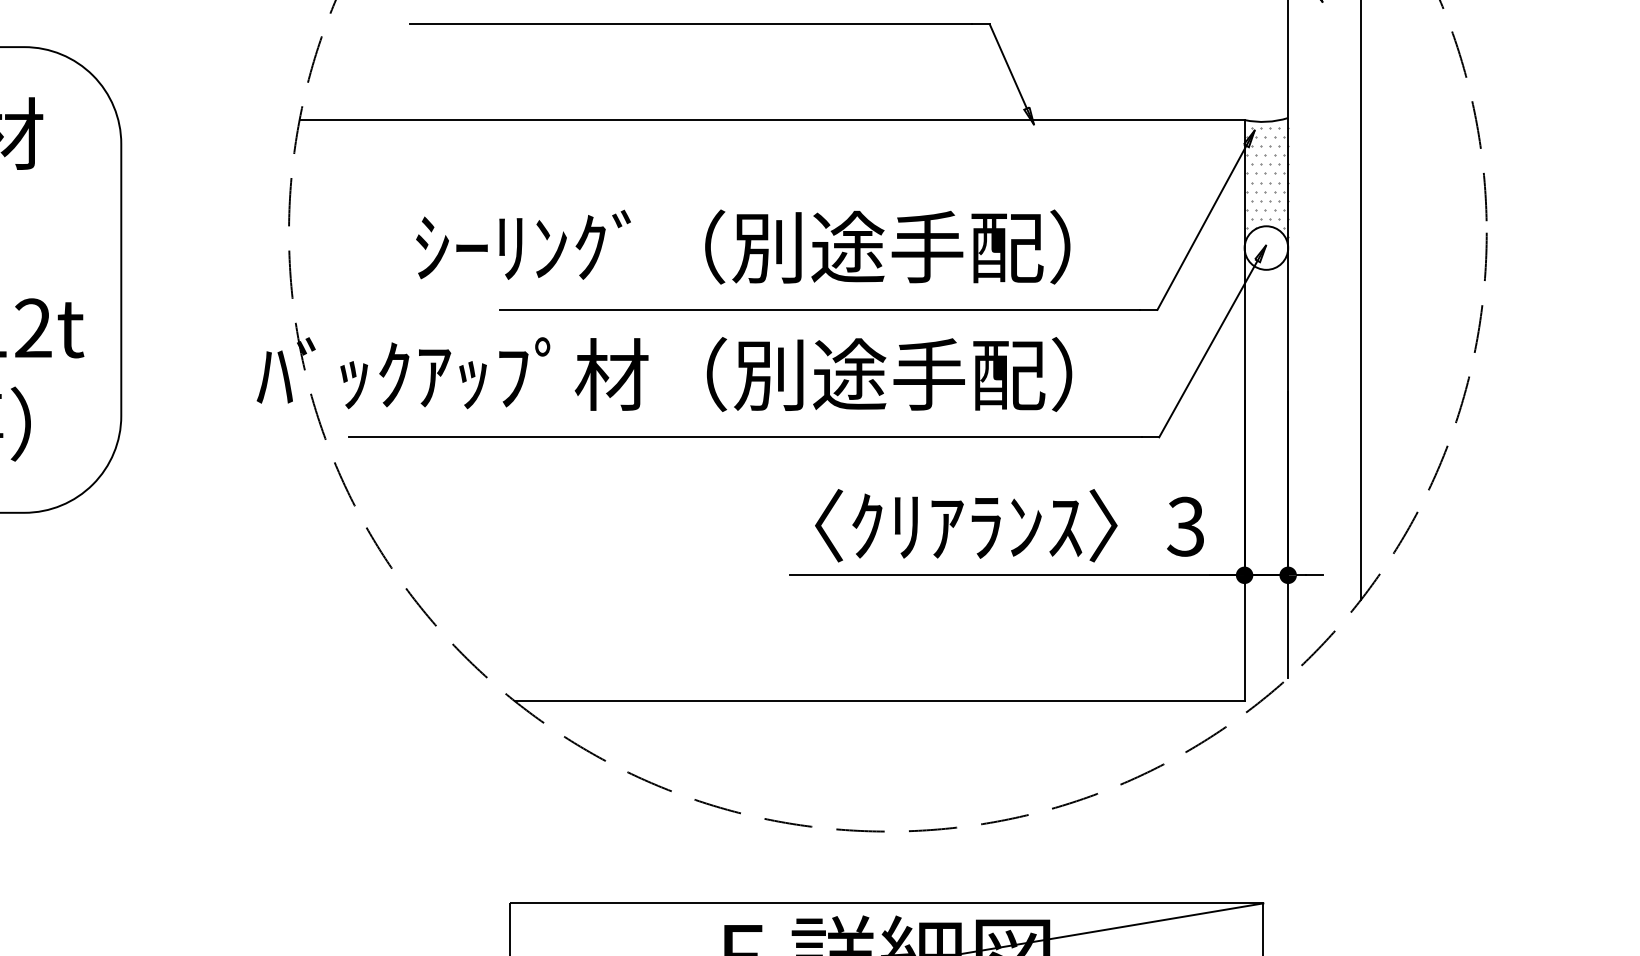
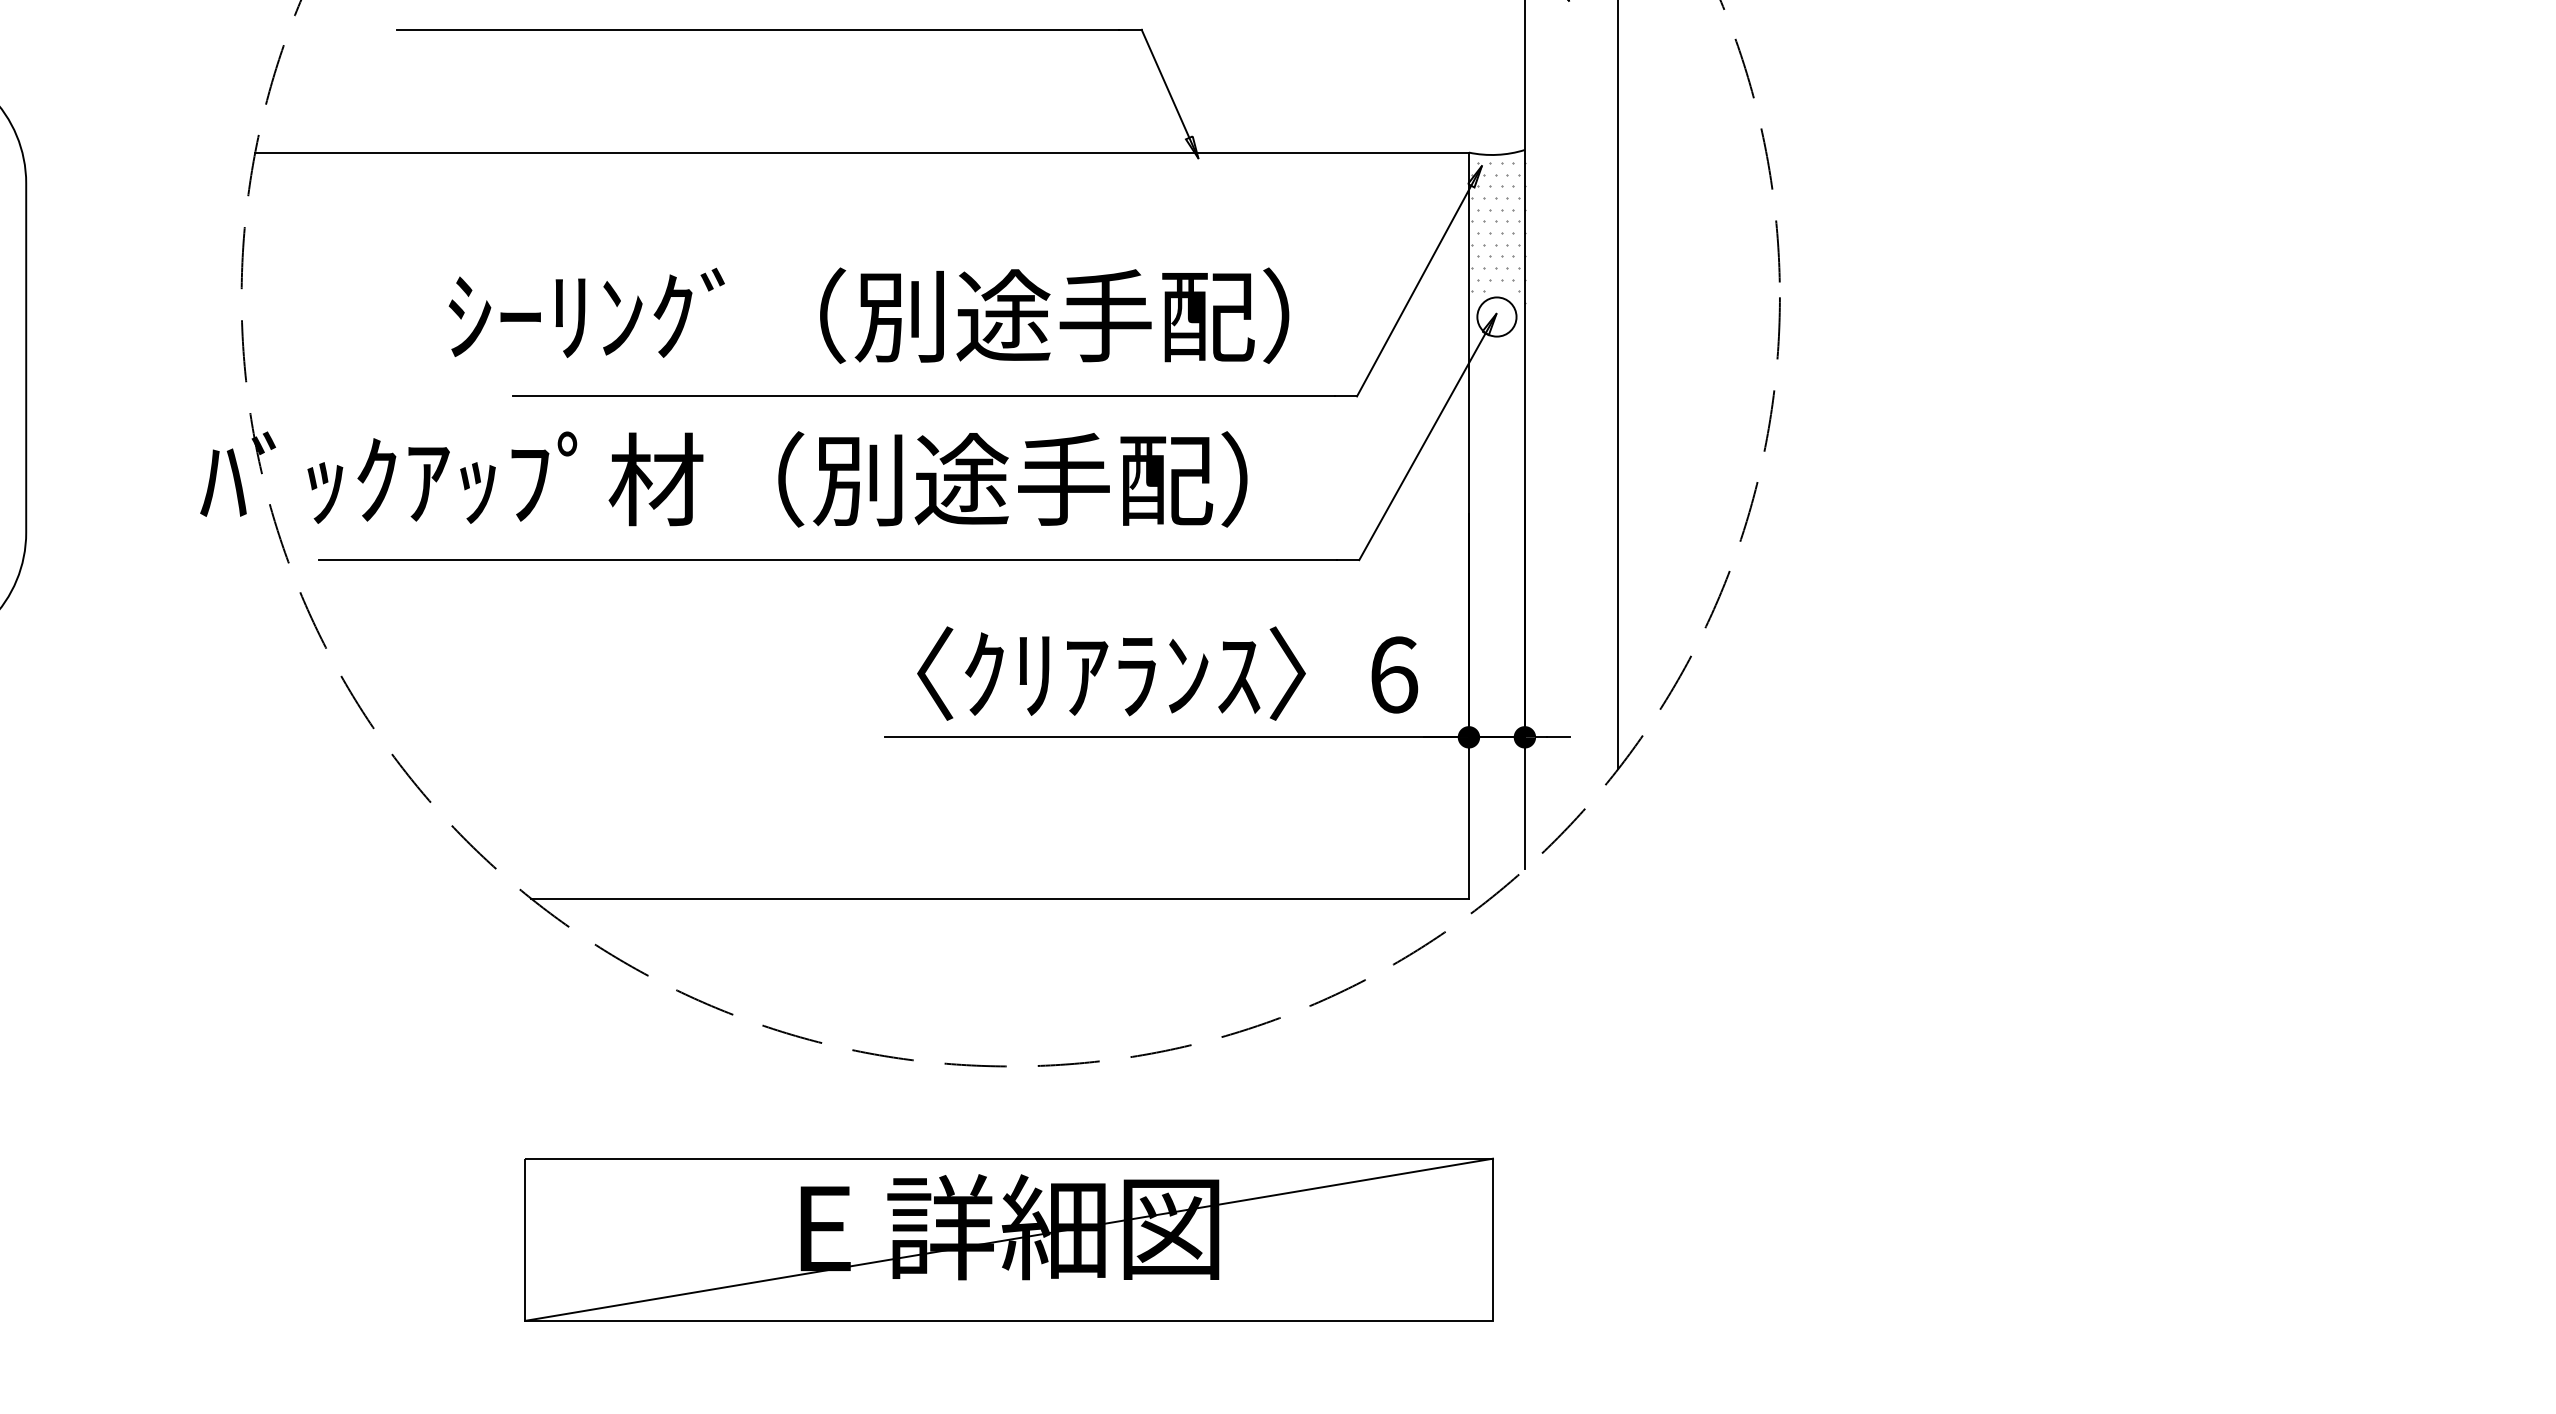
text: (742, 246) -> (868, 315), moved
circle: (1266, 248) -> (1496, 317), size x0.7
text: (1185, 526) -> (1393, 674), 3 -> 6

